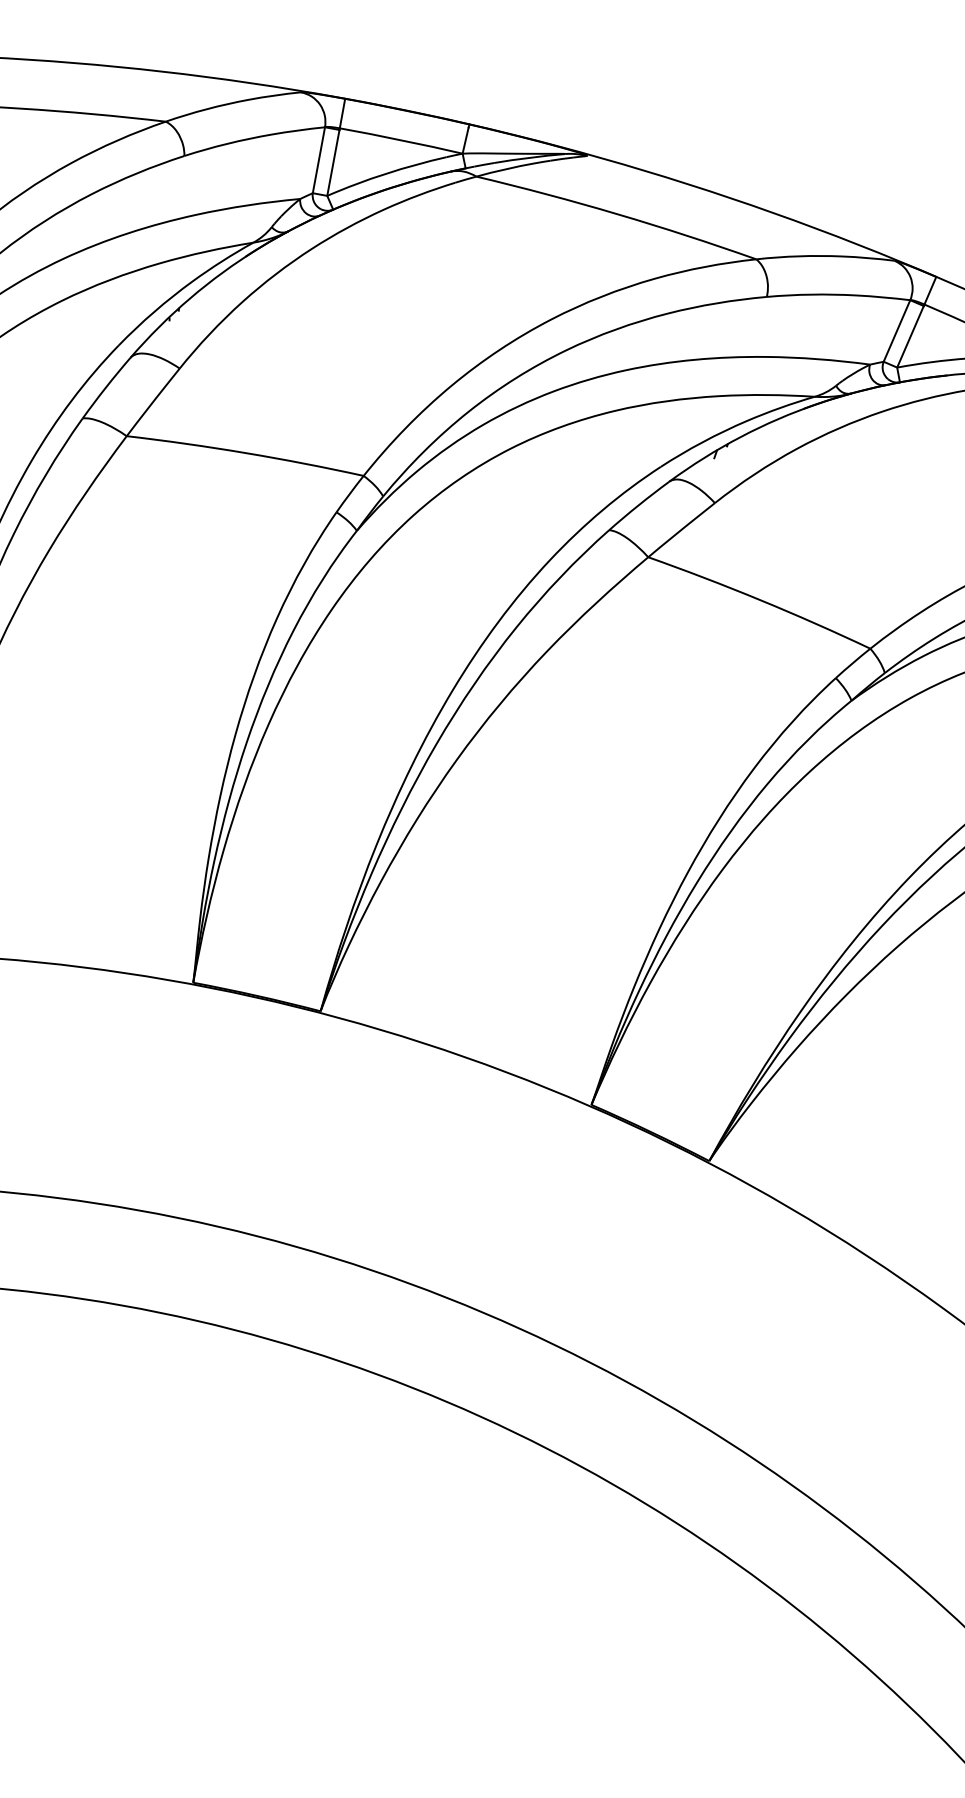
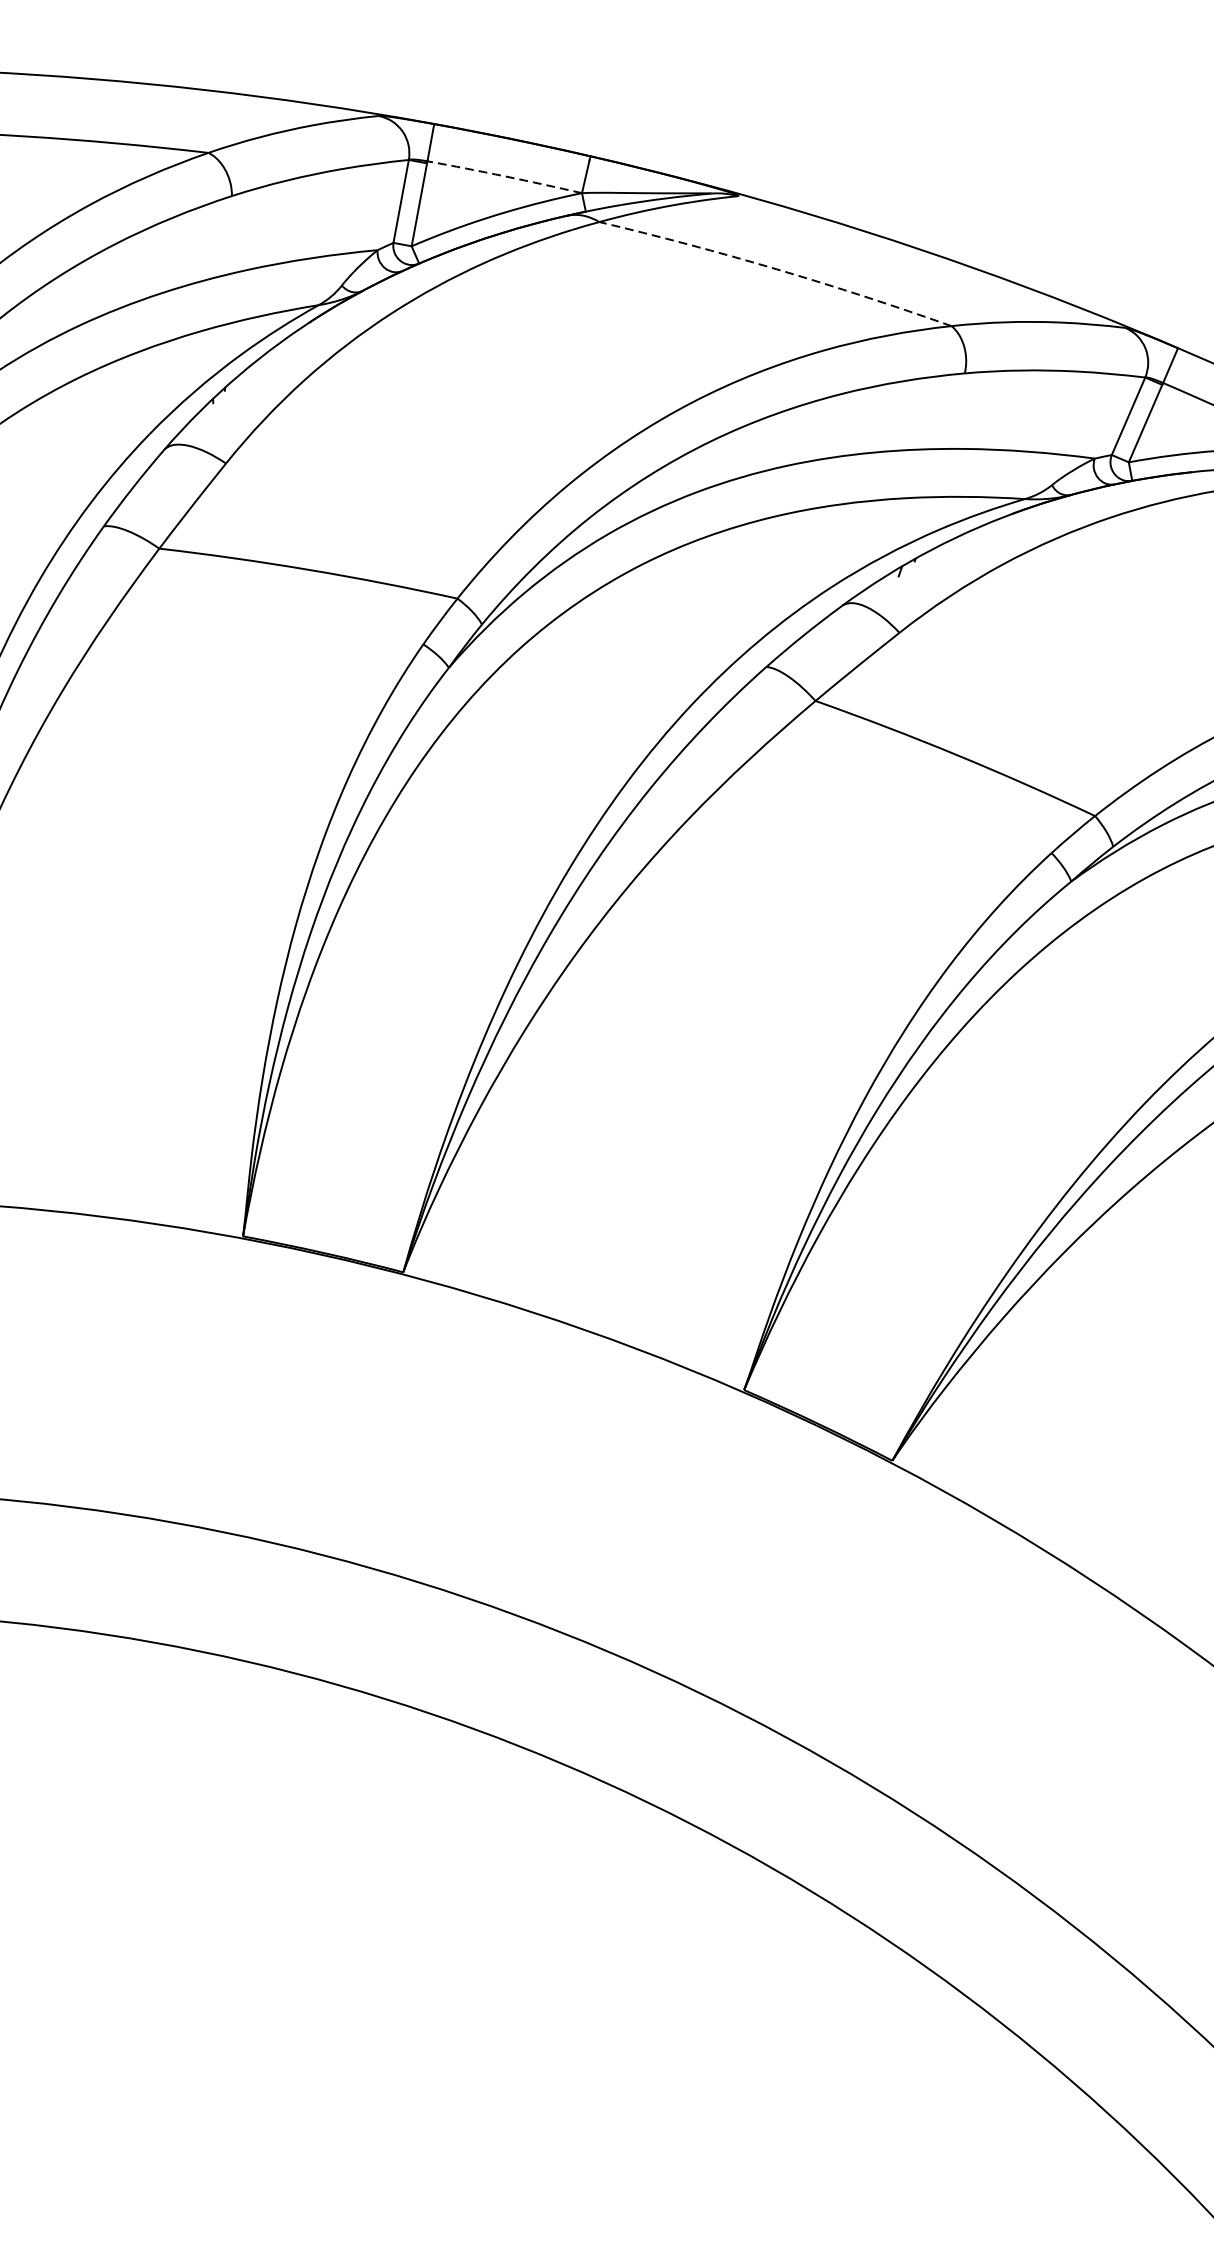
arc: (401, 140) -> (505, 176), solid -> dashed
arc: (617, 214) -> (776, 269), solid -> dashed

